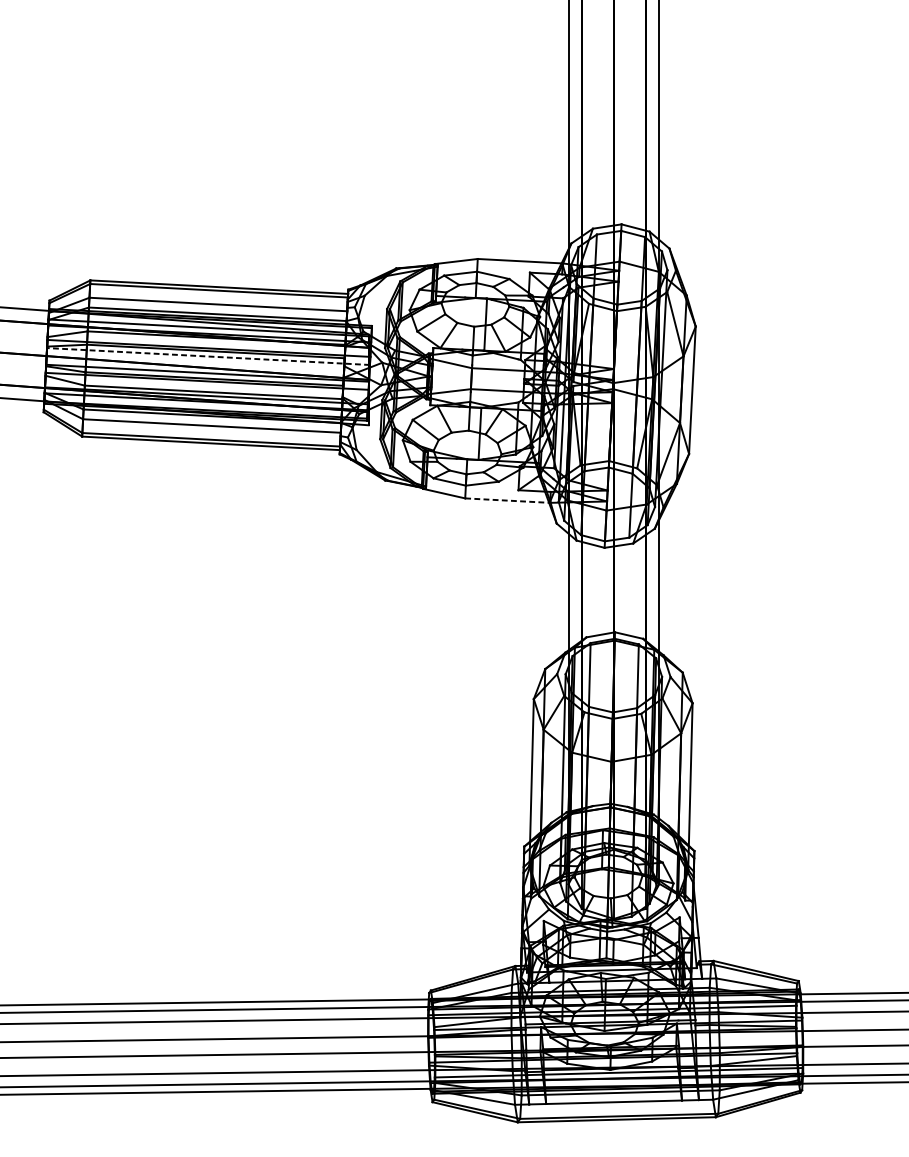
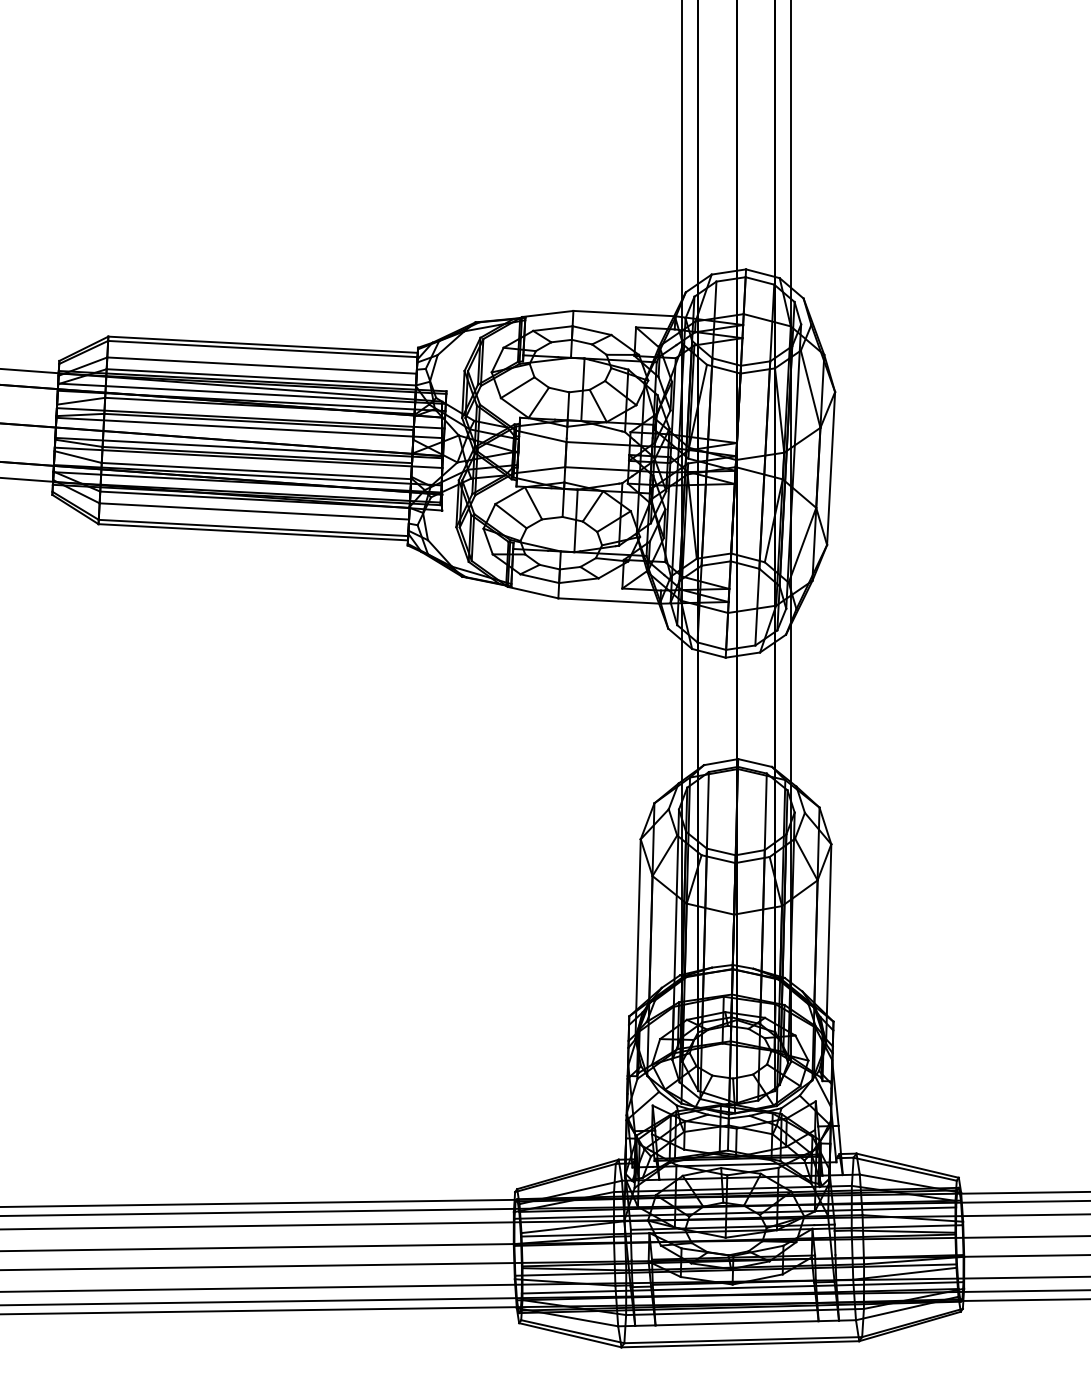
line: (207, 356) -> (249, 428), dashed -> solid
line: (507, 501) -> (609, 601), dashed -> solid

